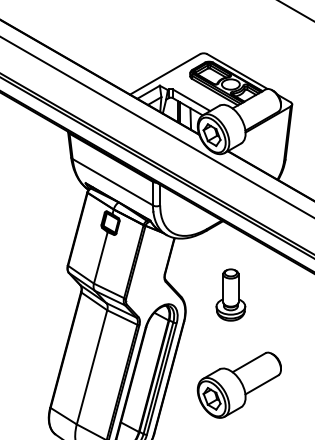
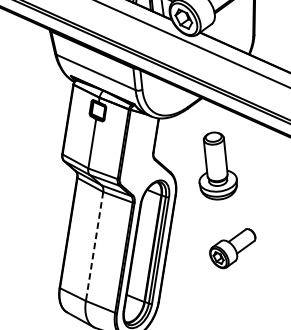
part: (230, 294) -> (216, 165), size x1.4
line: (91, 367) -> (94, 246), solid -> dashed
part: (238, 384) -> (232, 248), size x0.6

